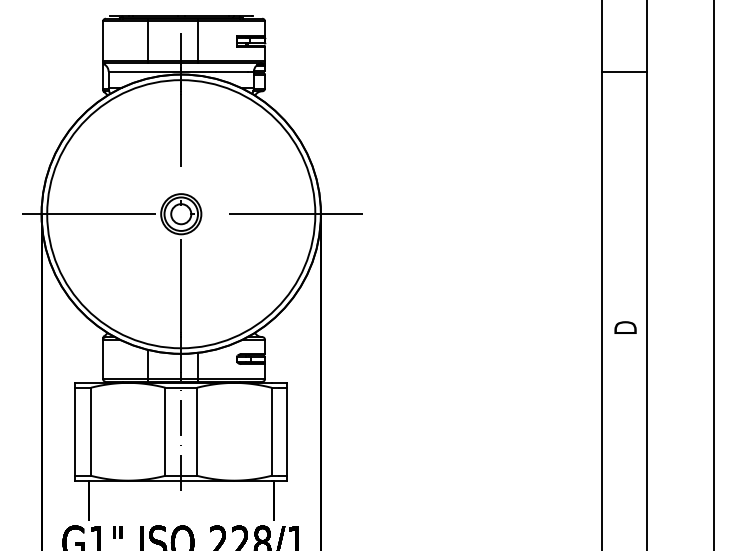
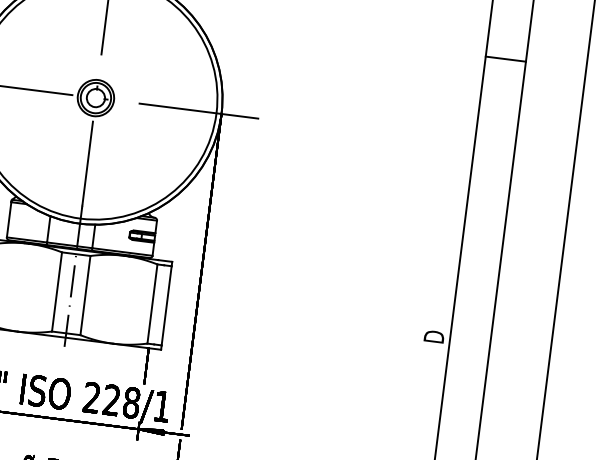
line: (624, 71) -> (505, 58), moved
text: (625, 327) -> (434, 336), moved

